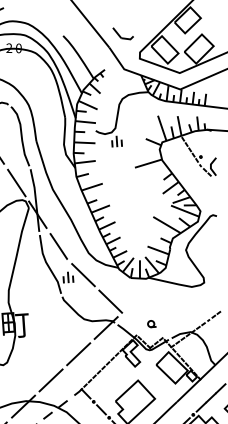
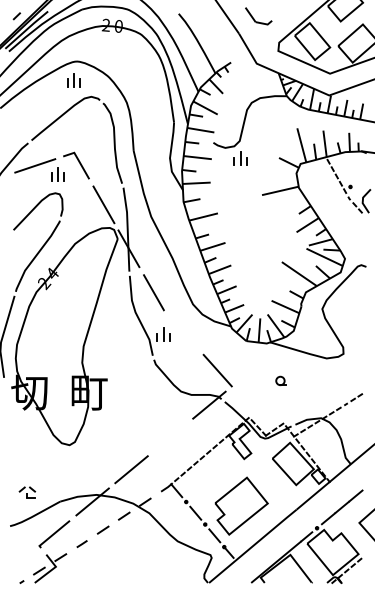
line: (83, 274) -> (184, 332), removed
part: (151, 323) -> (280, 380), moved
line: (78, 354) -> (170, 437), removed

